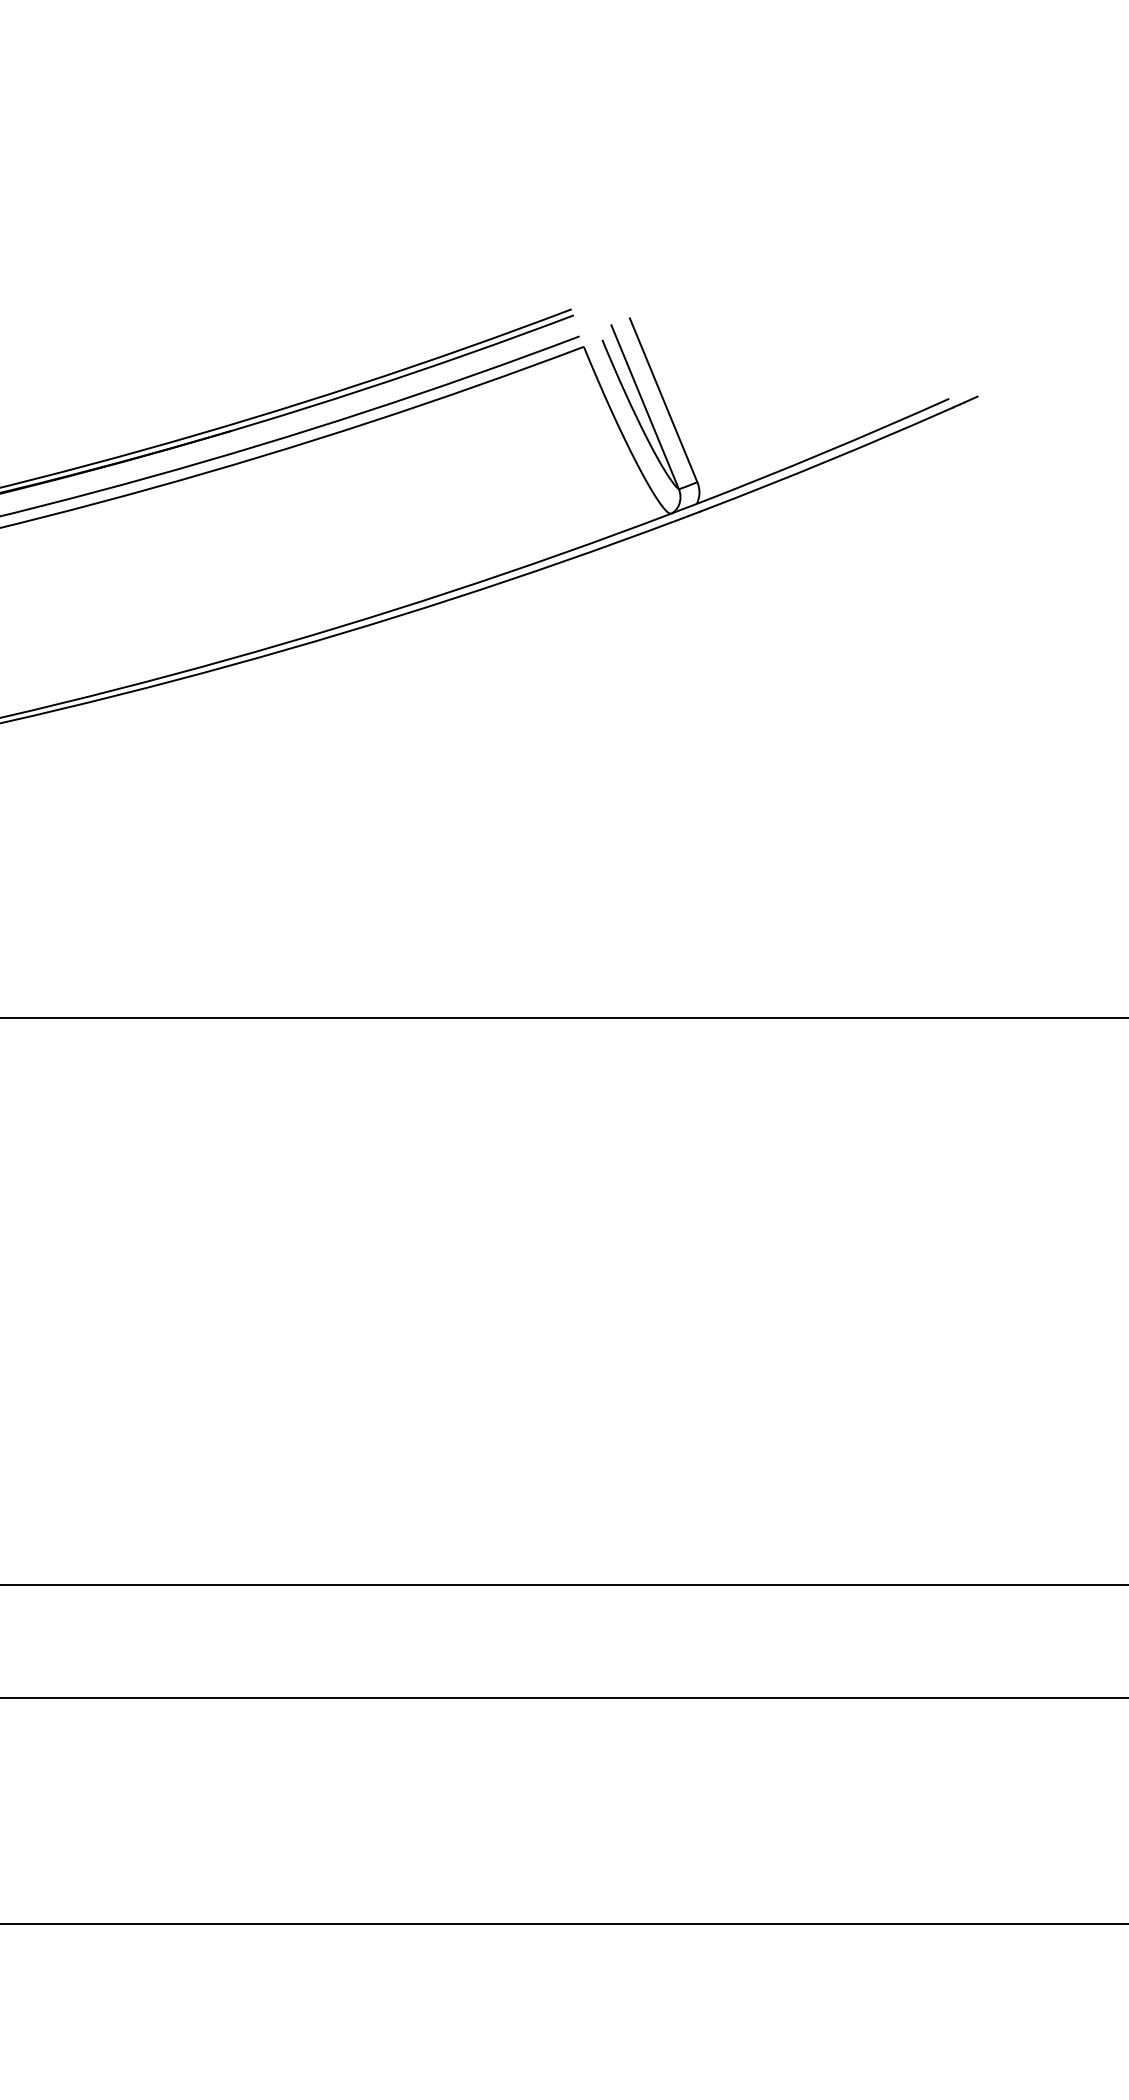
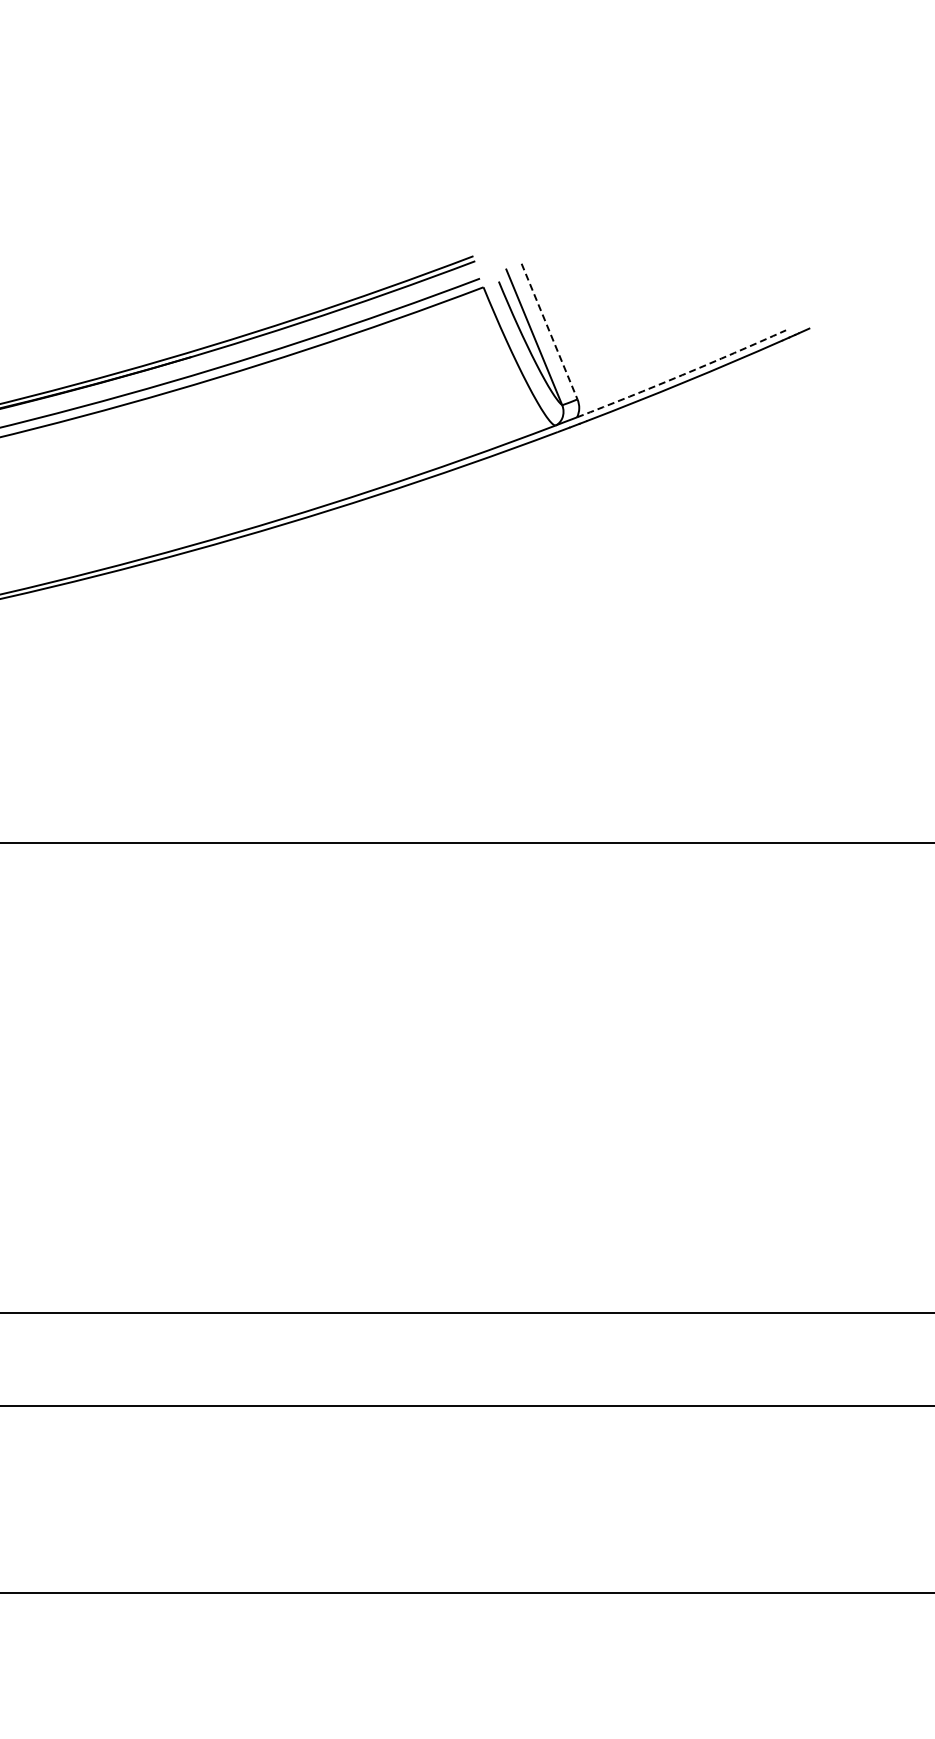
line: (663, 401) -> (549, 332), solid -> dashed
arc: (824, 453) -> (682, 375), solid -> dashed

